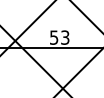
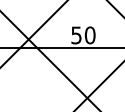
text: (65, 37) -> (90, 35), 53 -> 50

